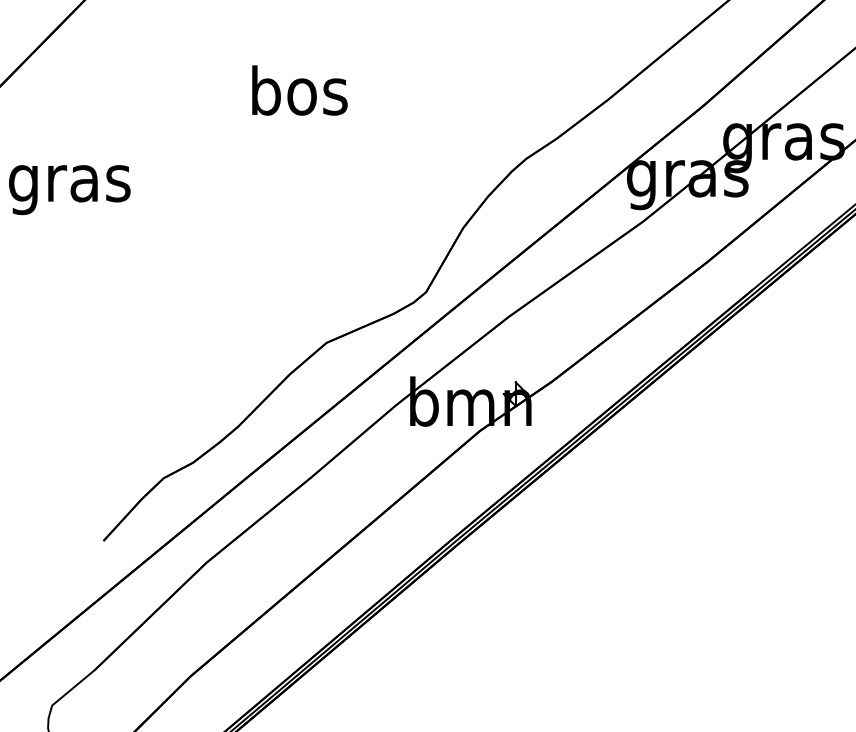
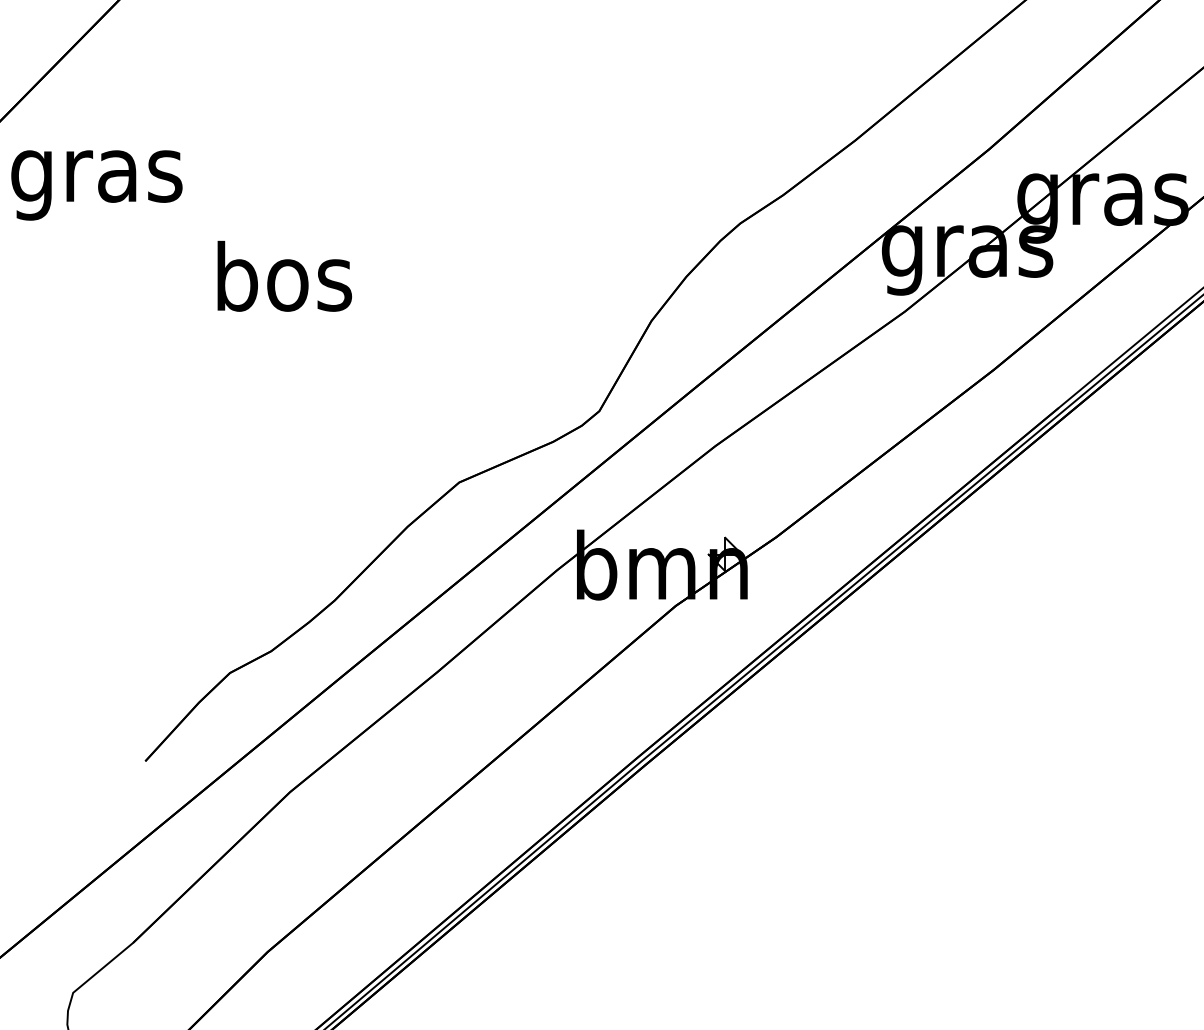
text: (299, 89) -> (284, 275), moved
text: (69, 190) -> (96, 185), moved

